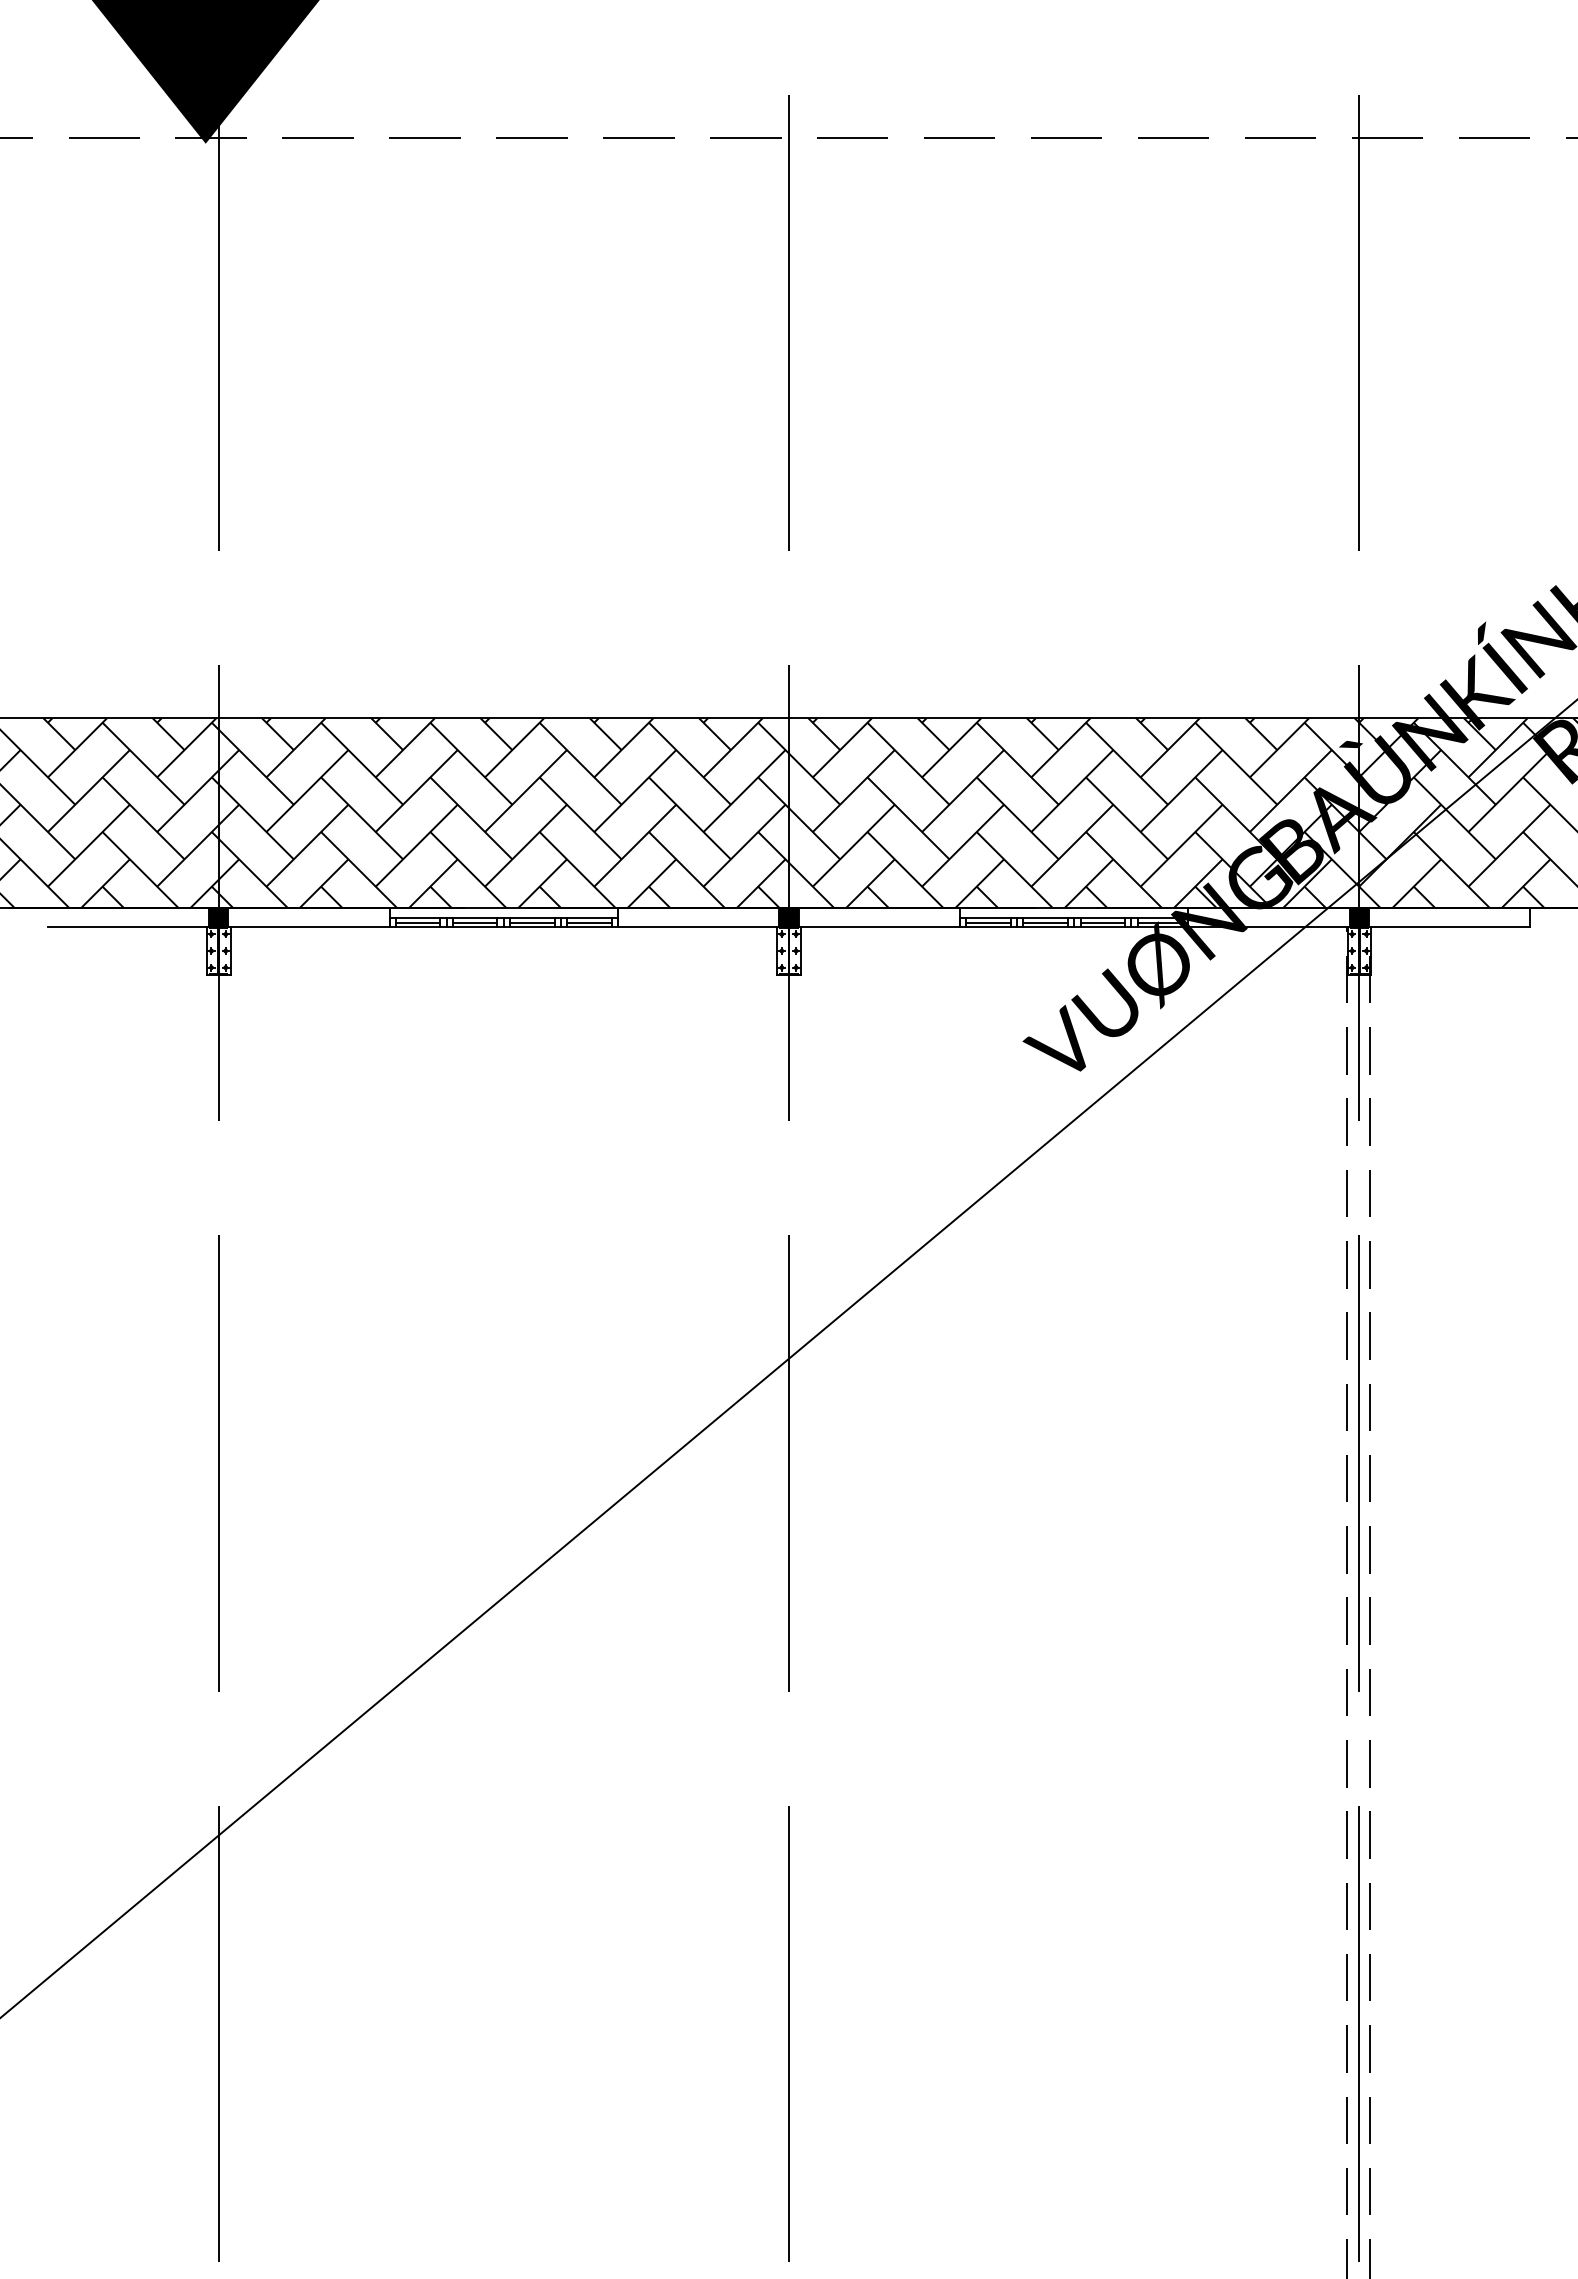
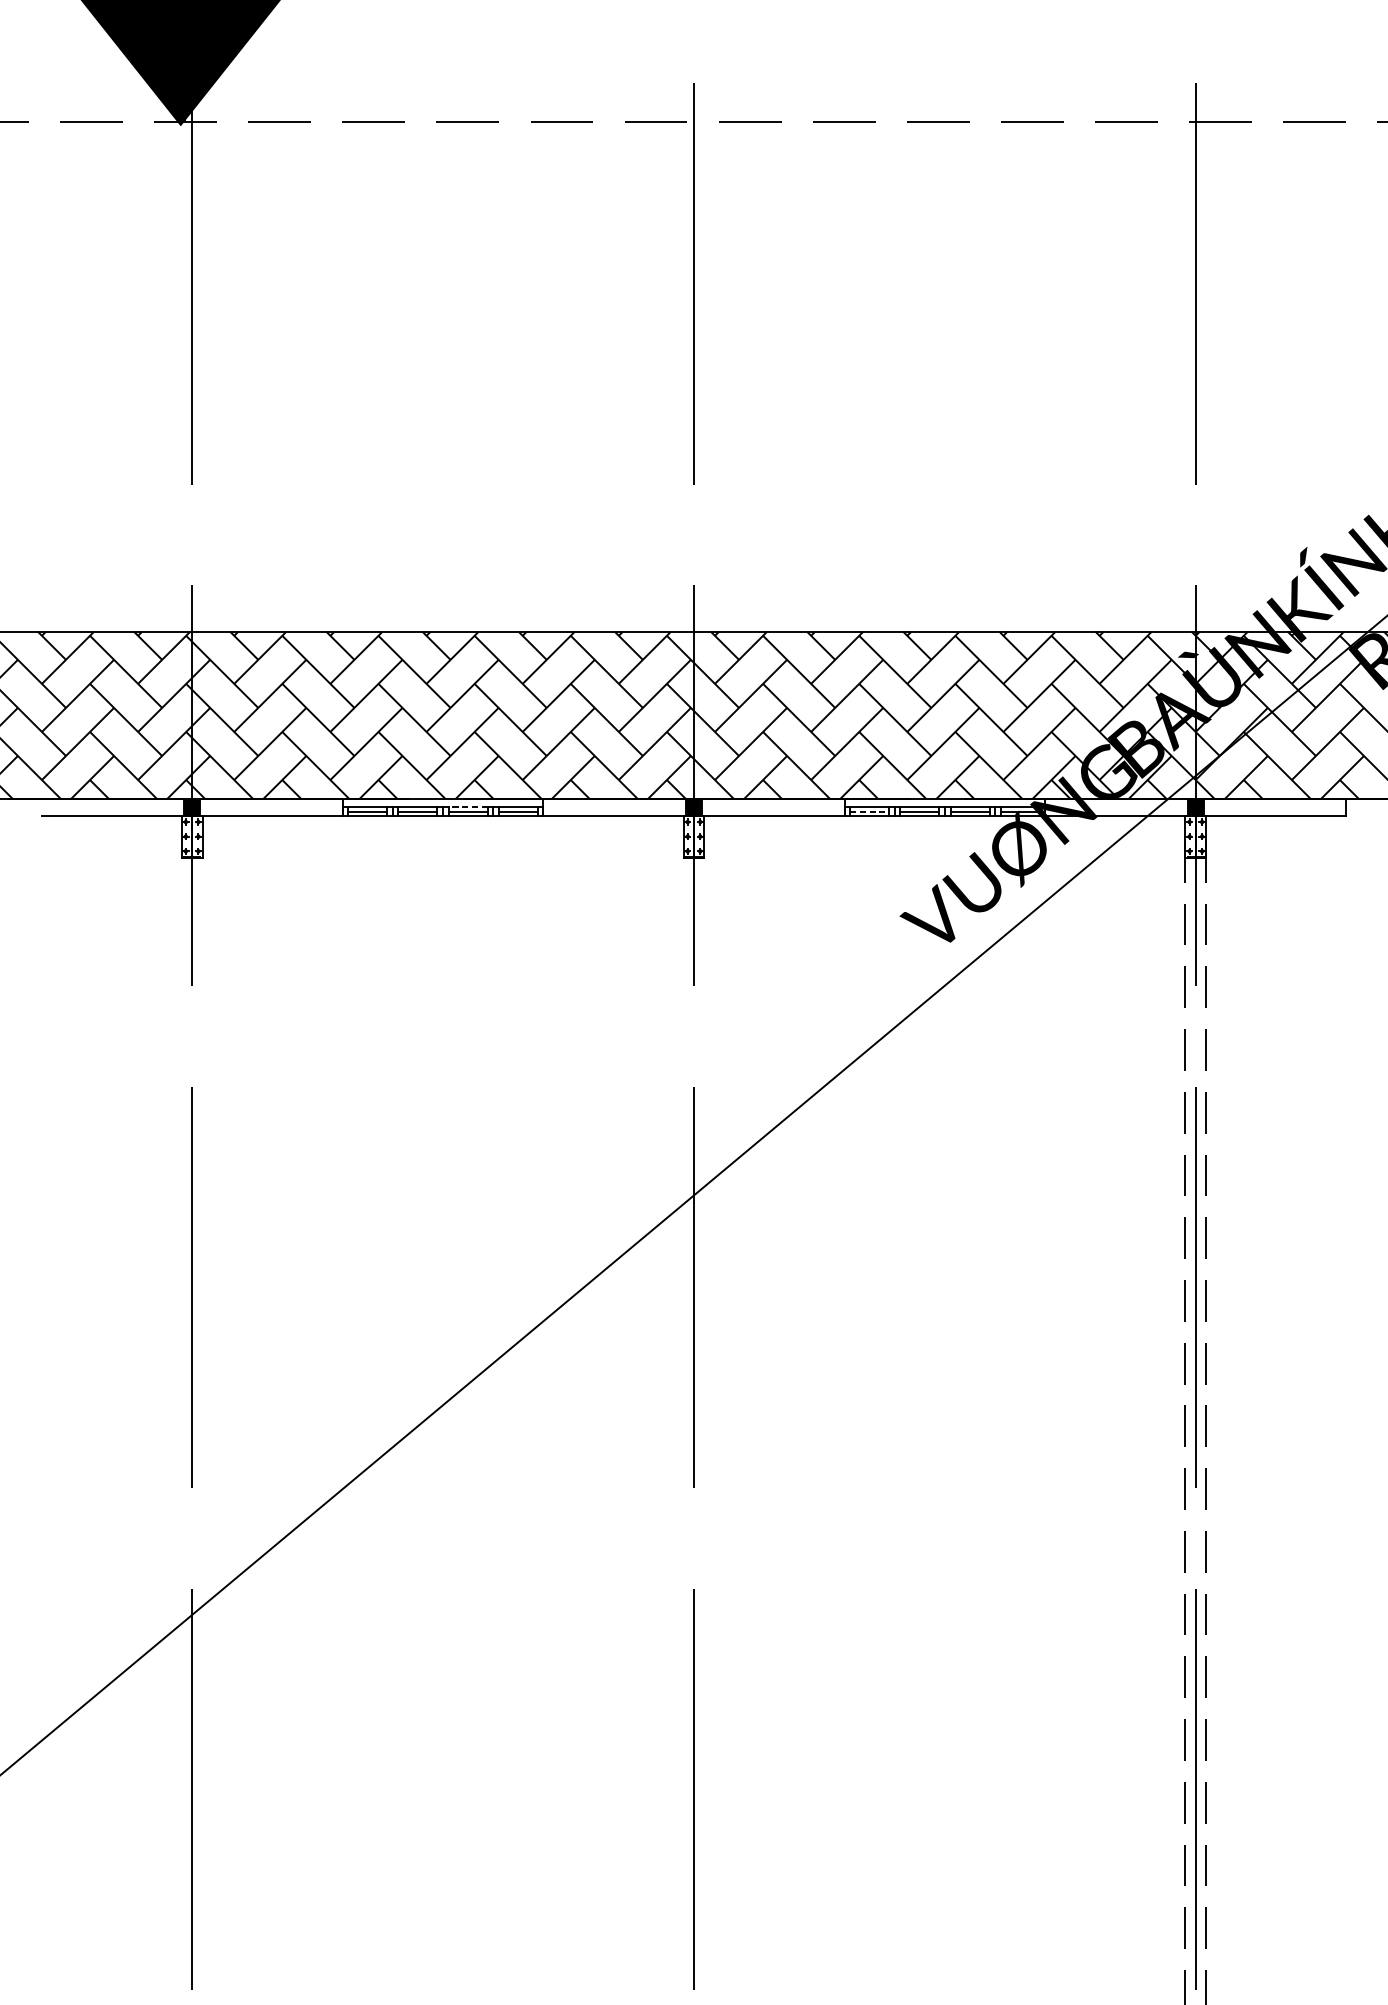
line: (531, 917) -> (467, 807), solid -> dashed
line: (989, 922) -> (870, 811), solid -> dashed

